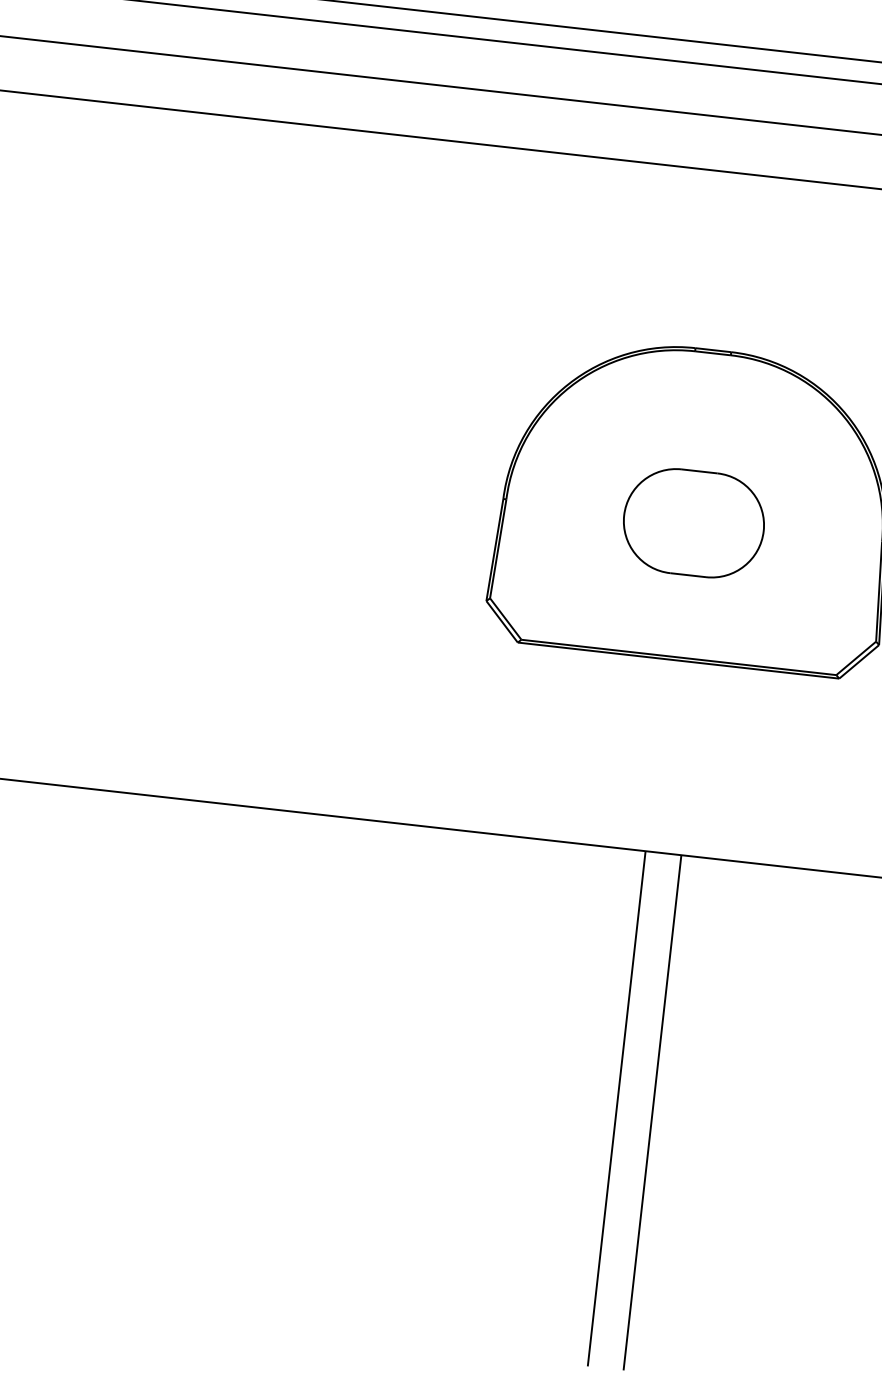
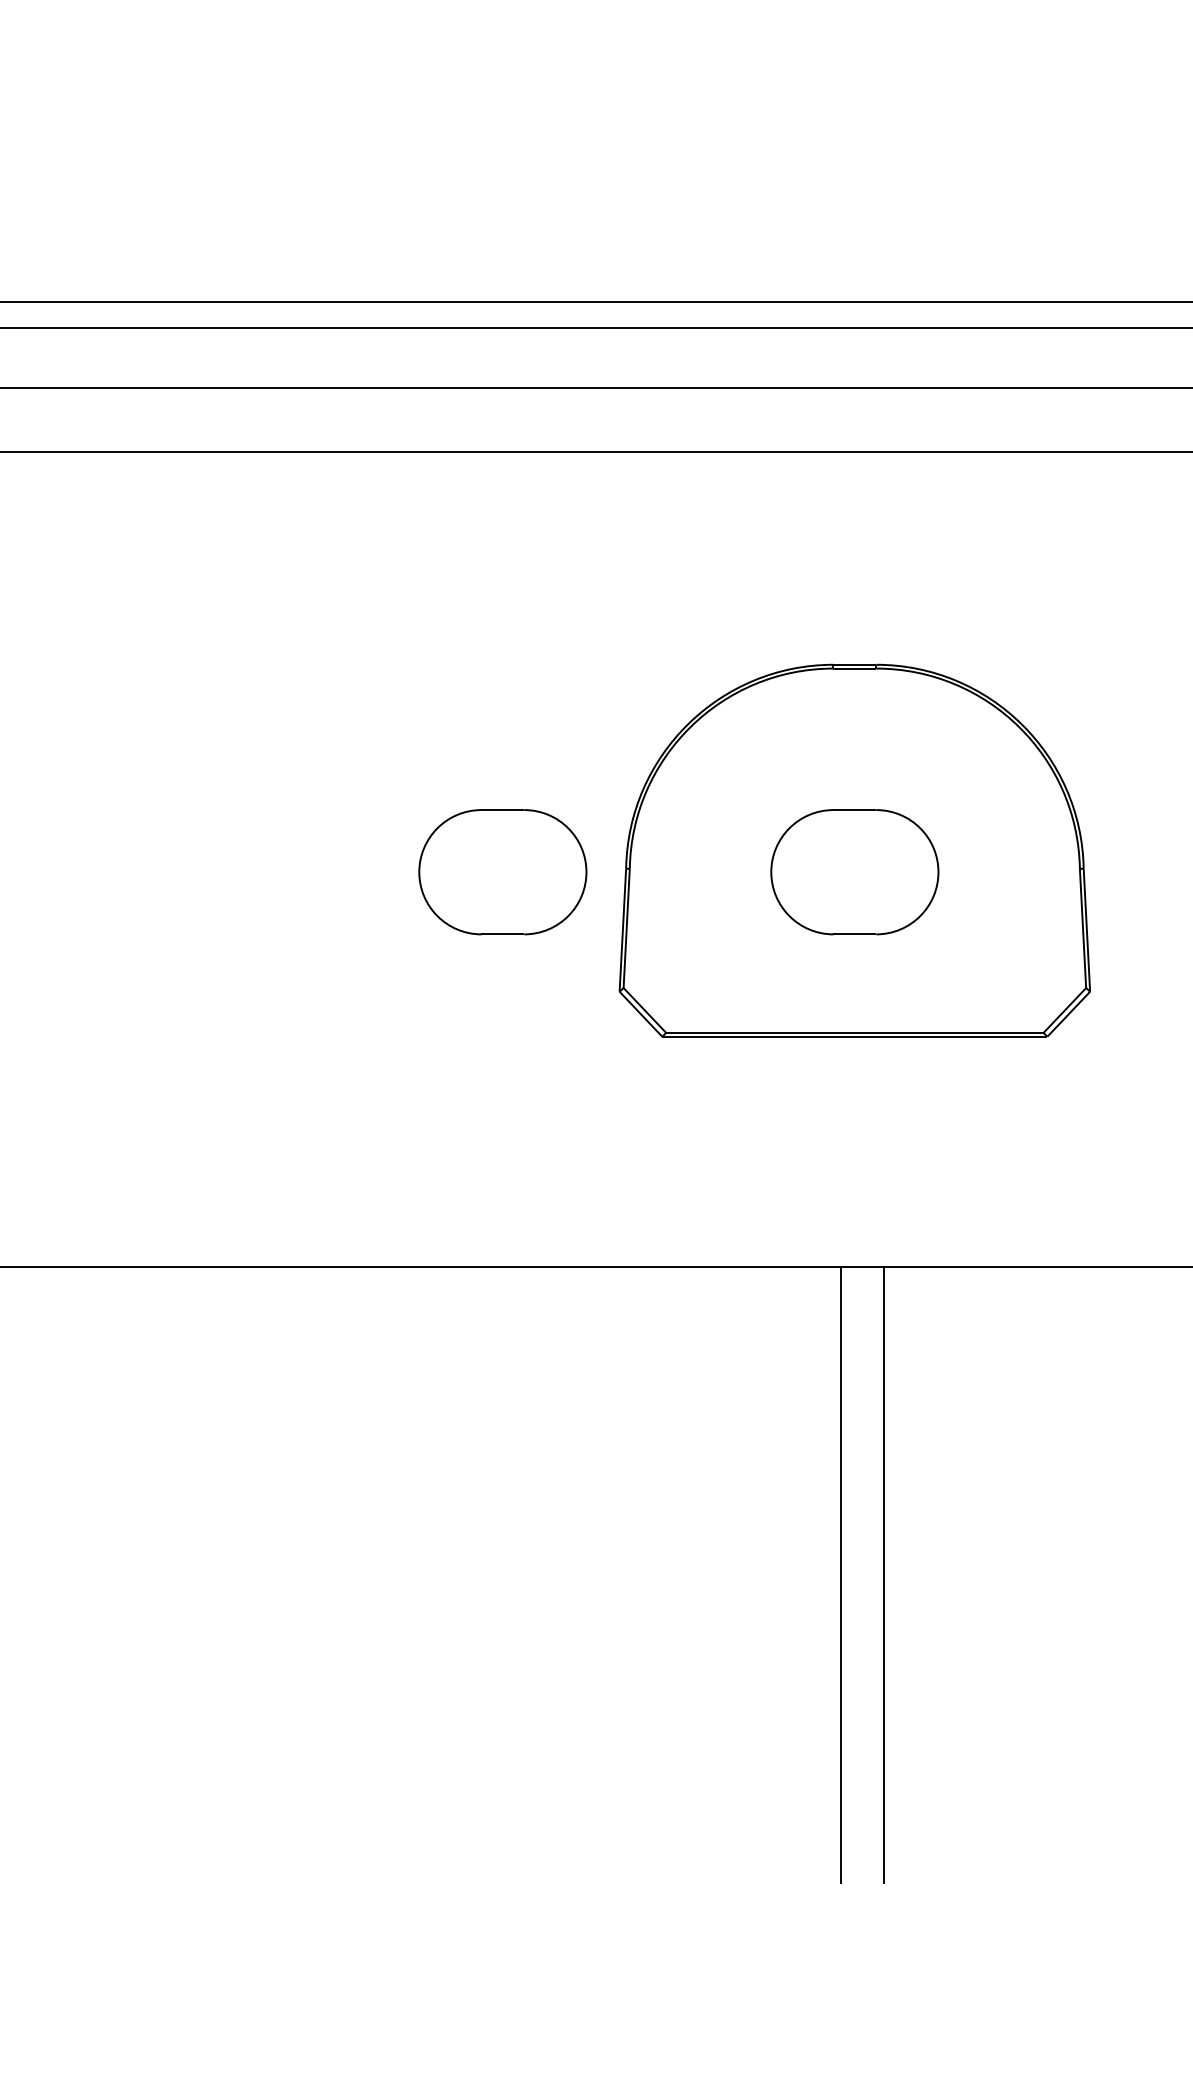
part: (399, 490) -> (502, 872), added

